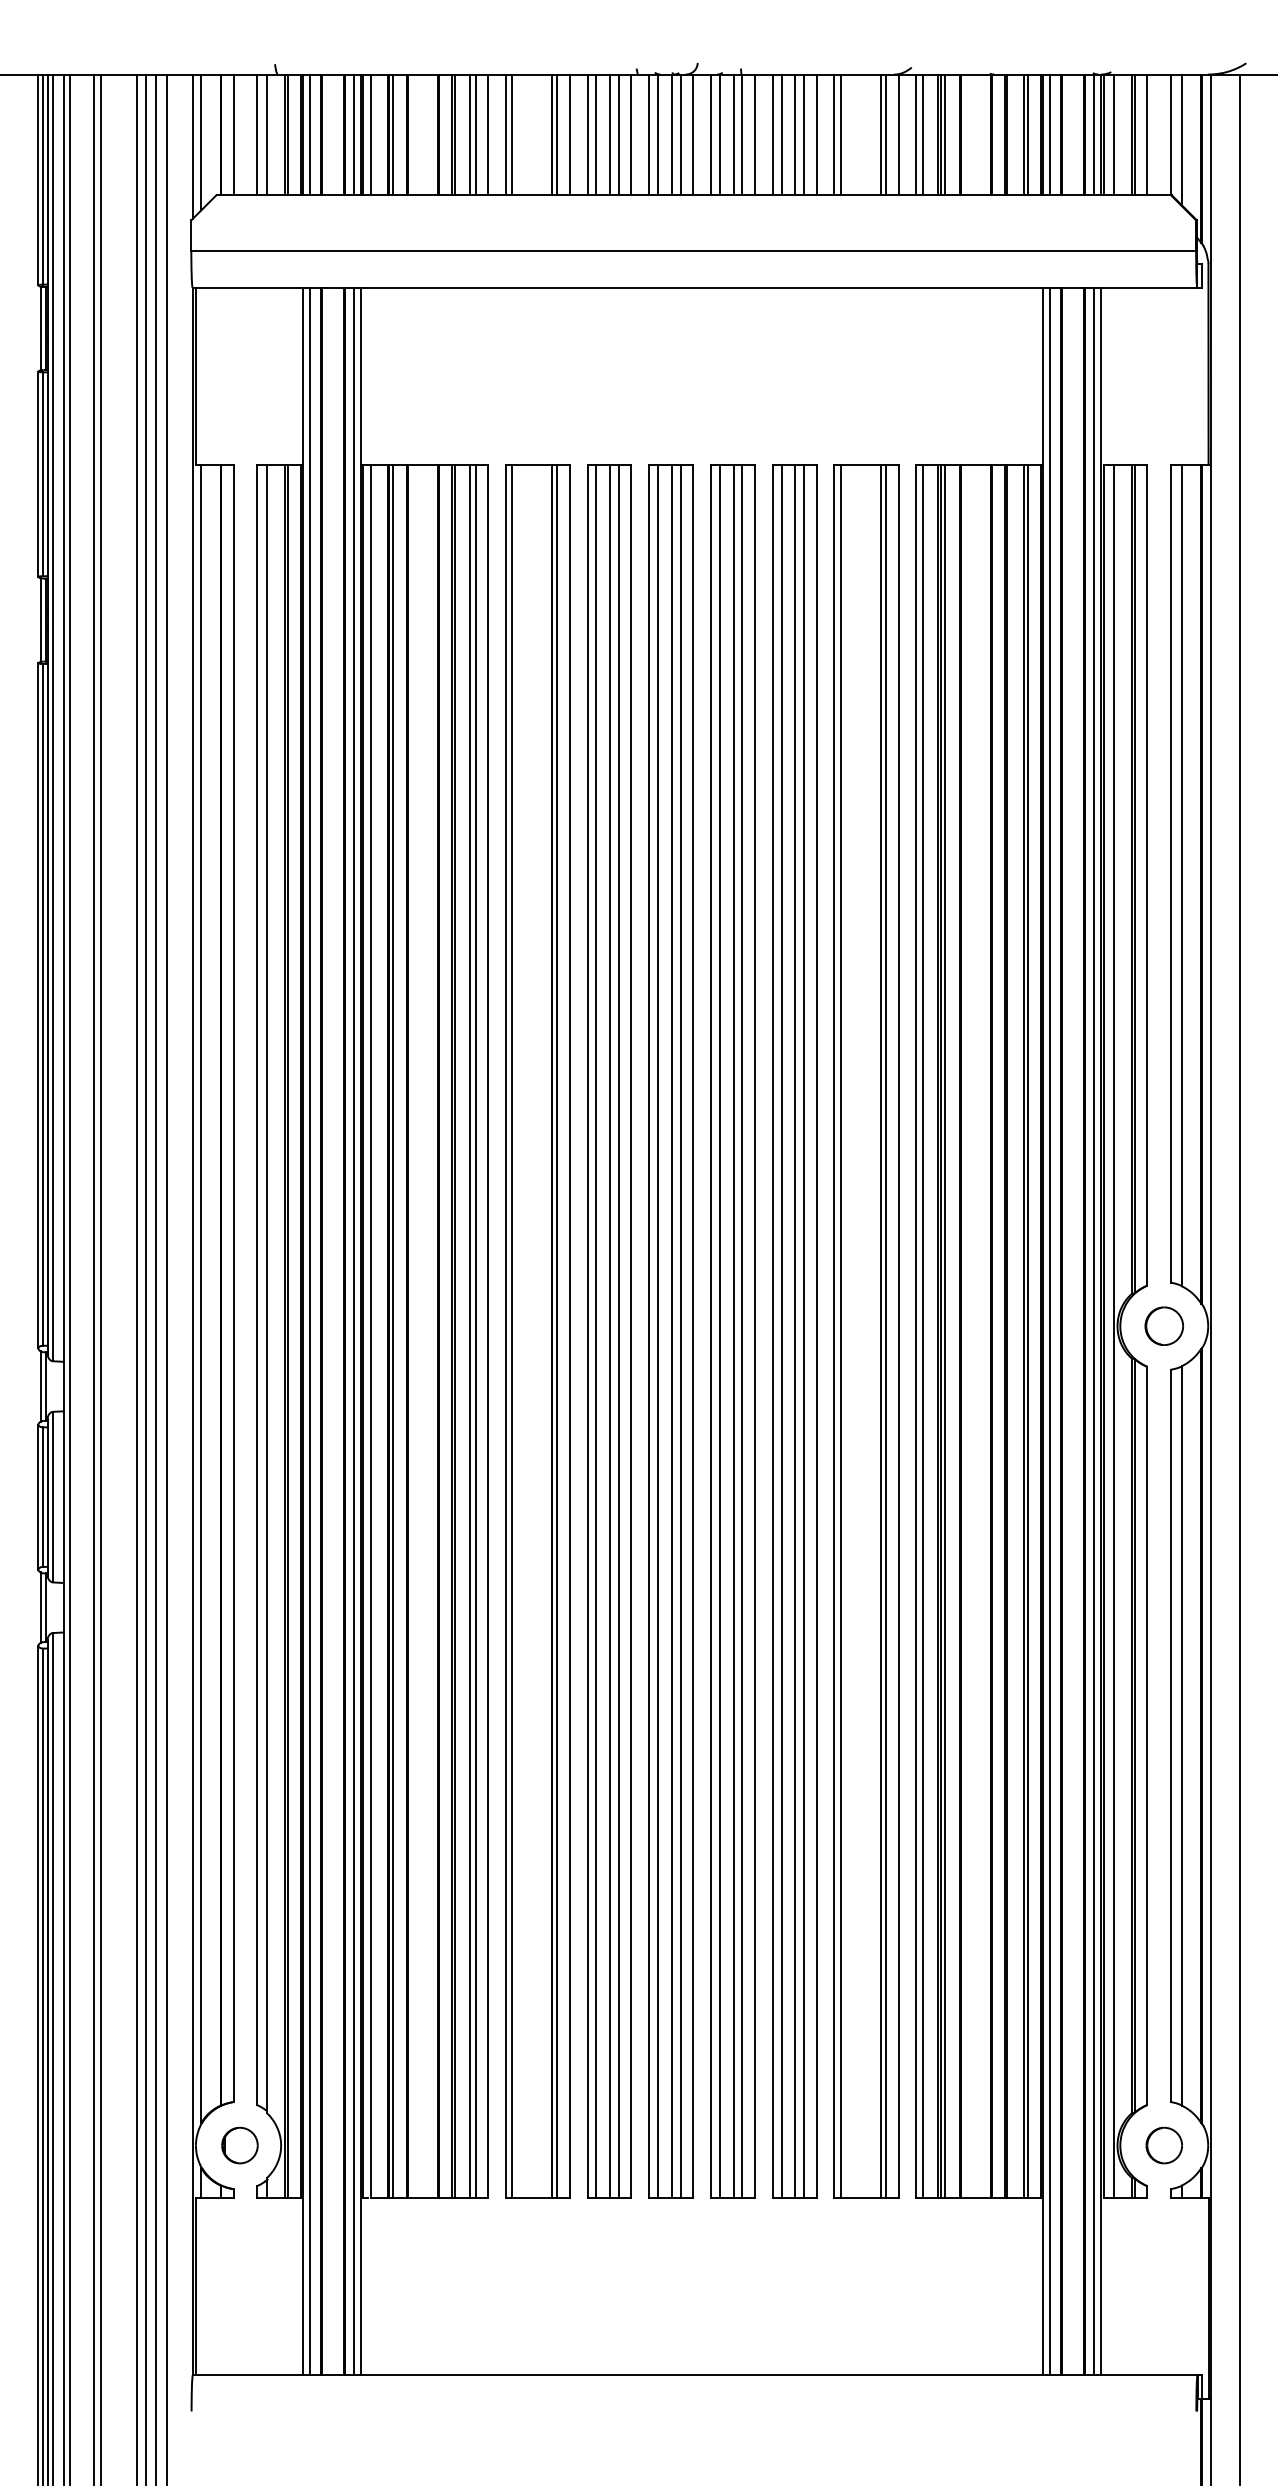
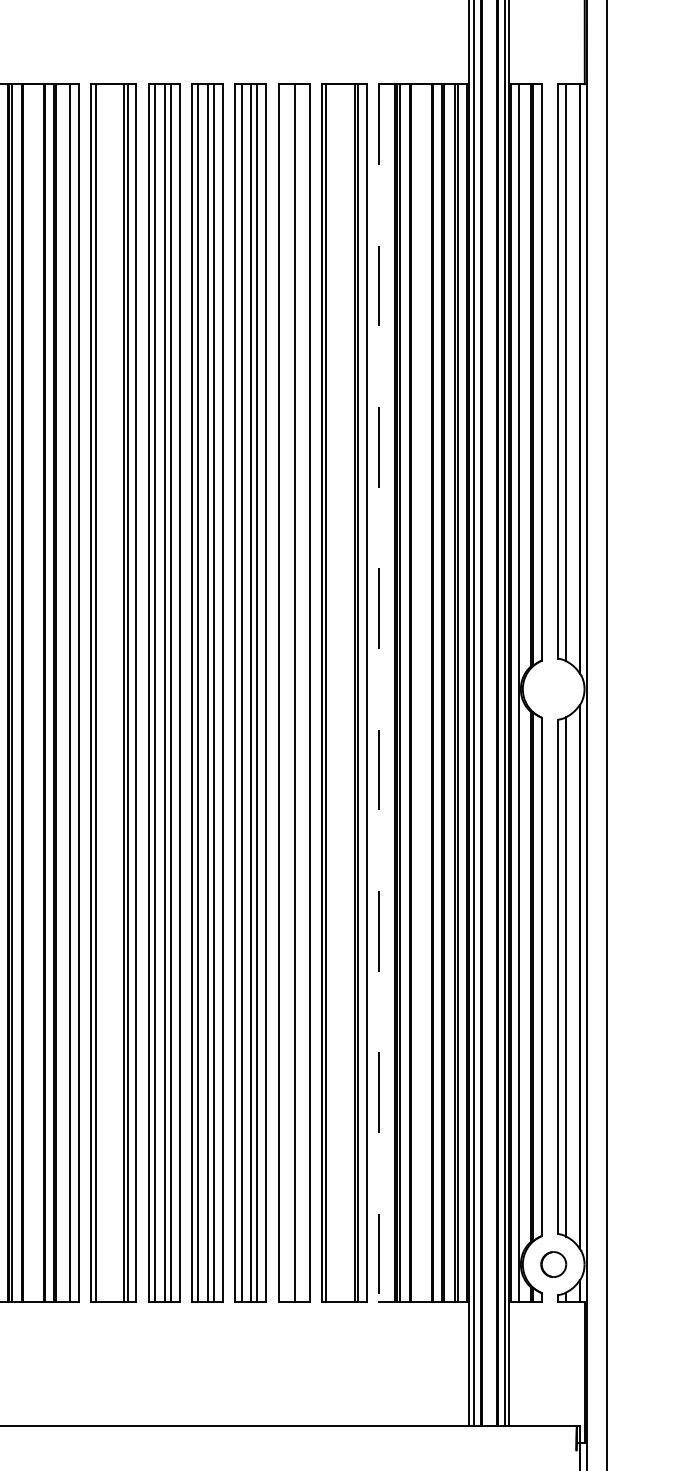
part: (1163, 1325) -> (553, 688), removed
line: (470, 1331) -> (66, 692), removed
line: (781, 1331) -> (284, 692), removed
line: (804, 1331) -> (301, 692), removed
line: (916, 1331) -> (379, 692), solid -> dashed
line: (922, 1331) -> (383, 692), removed

